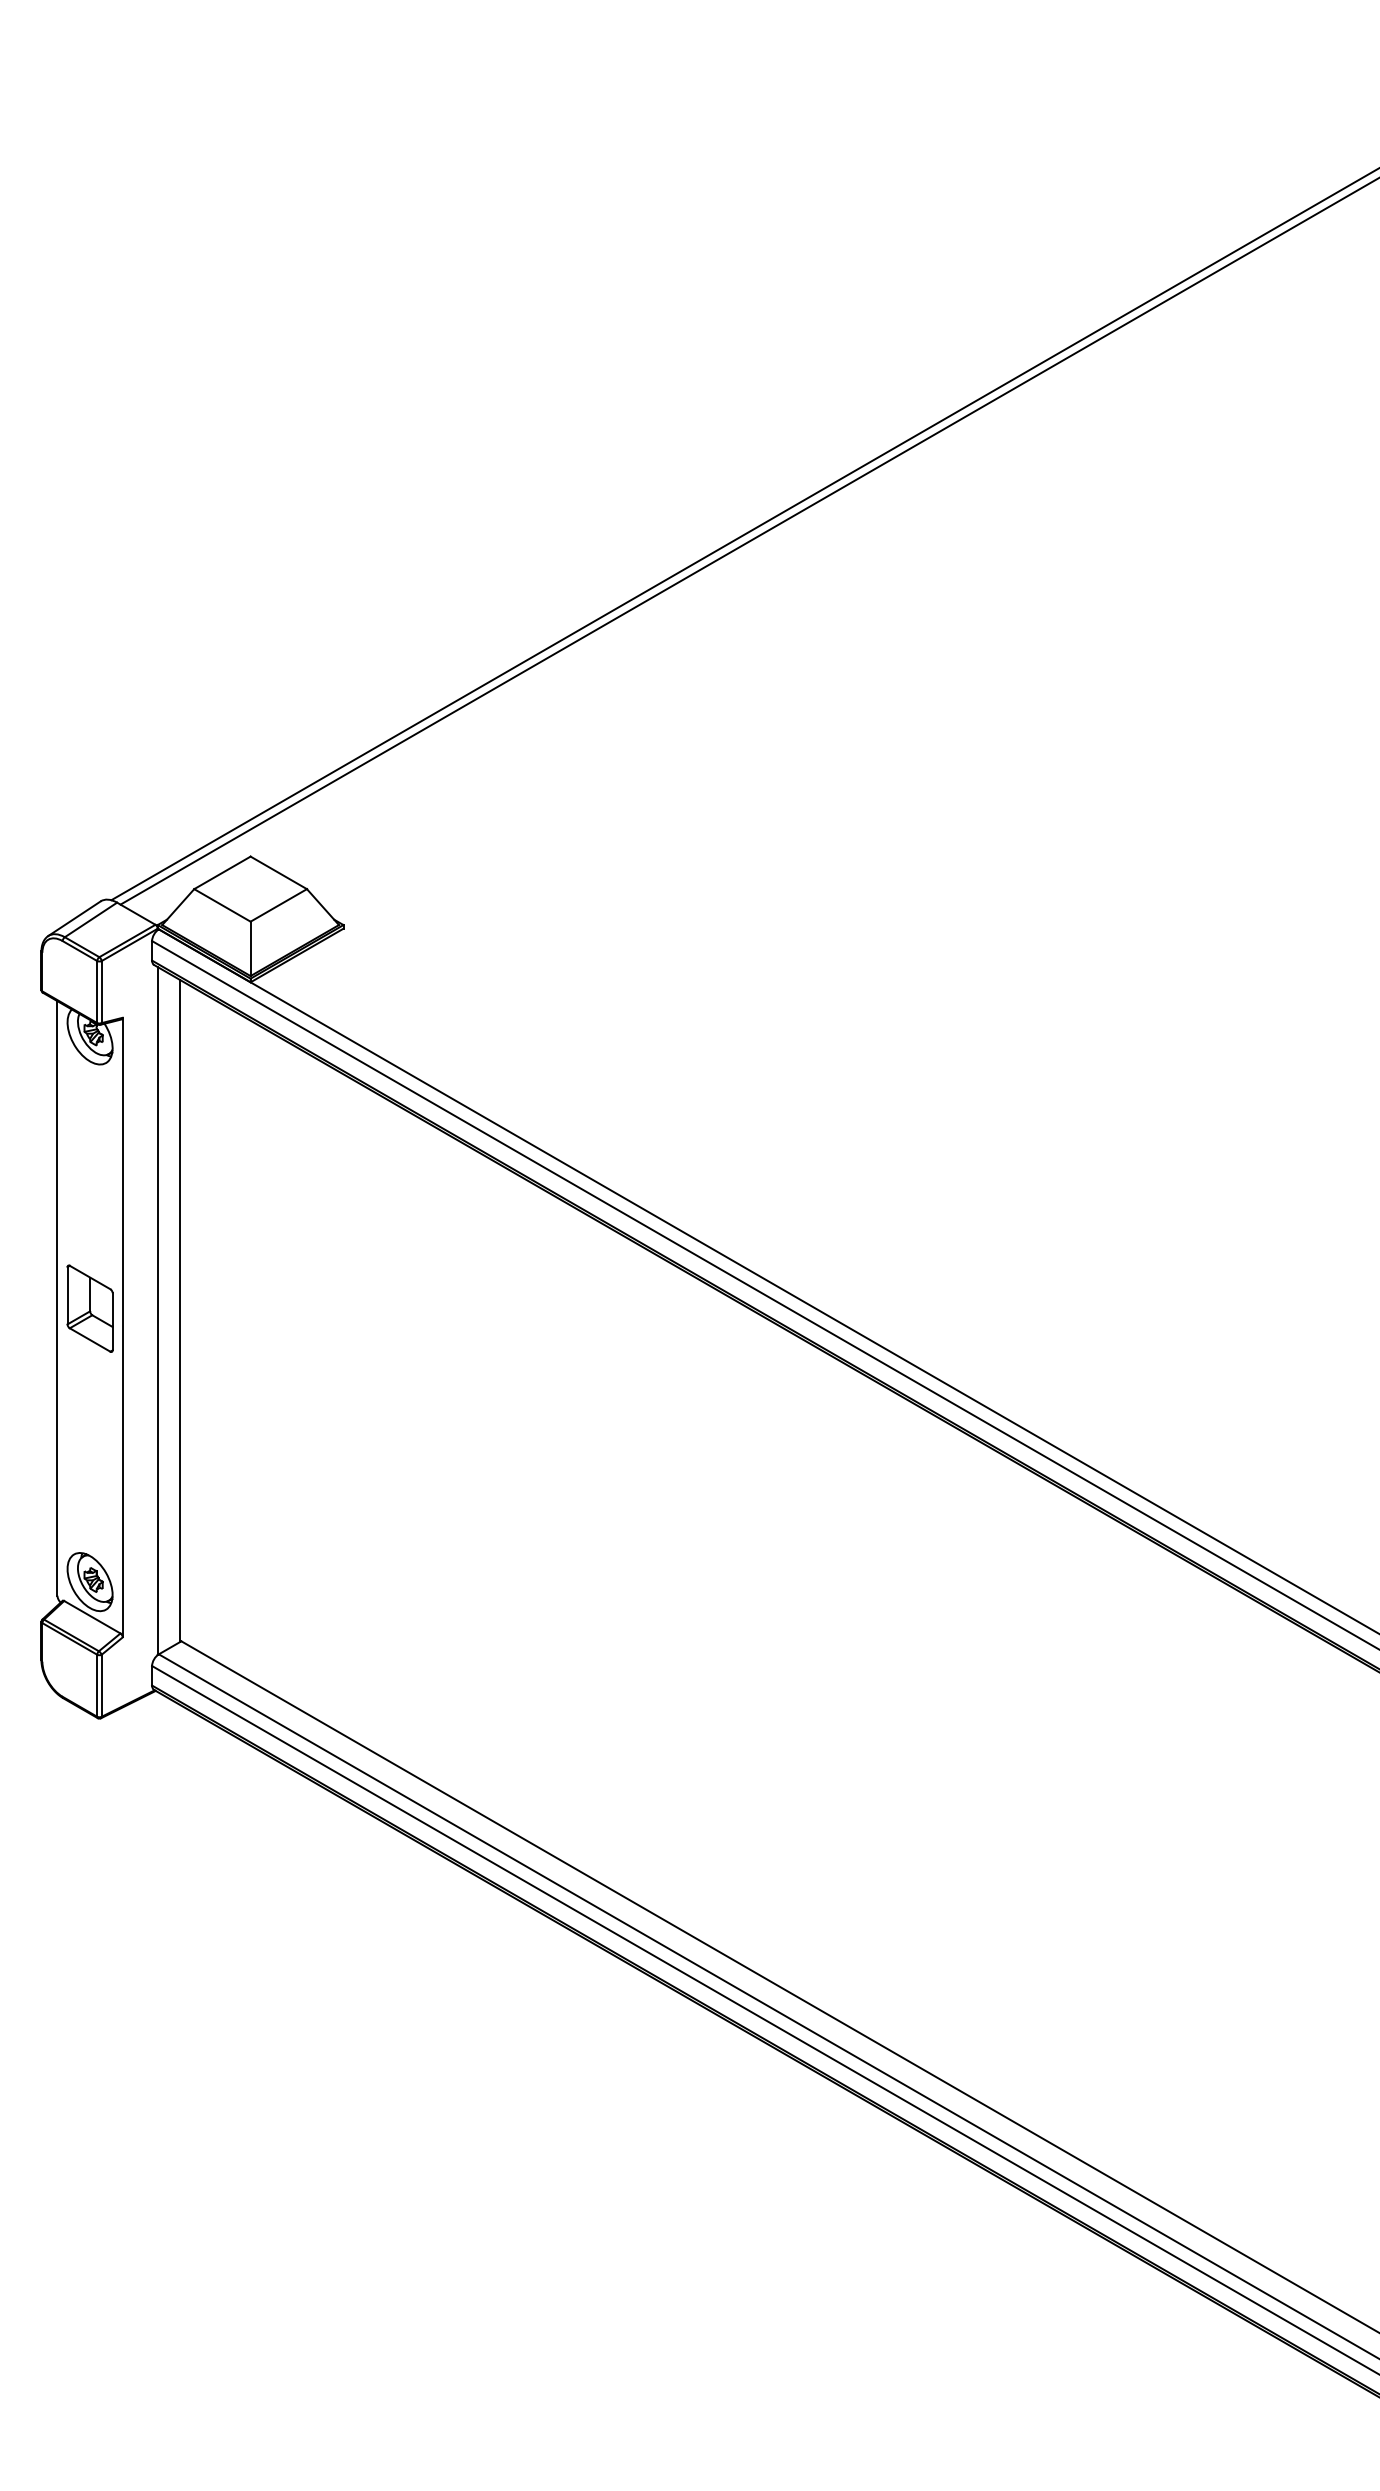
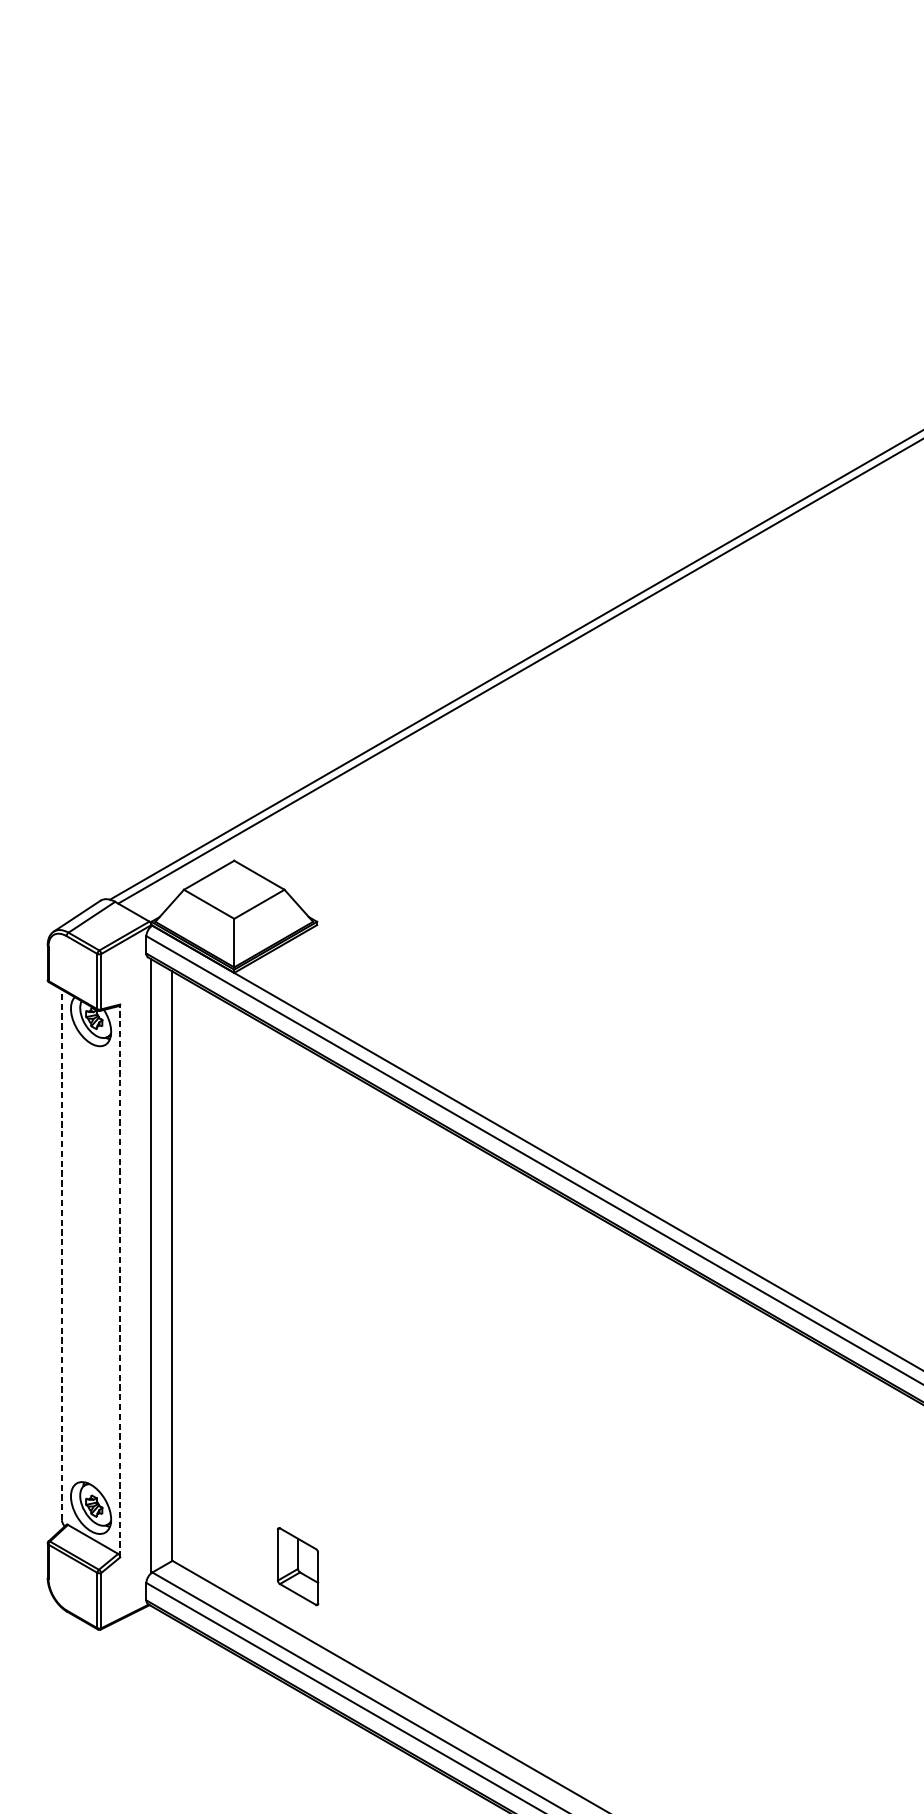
line: (57, 1297) -> (61, 1254), solid -> dashed
part: (89, 1308) -> (297, 1566), moved
line: (122, 1327) -> (119, 1280), solid -> dashed

